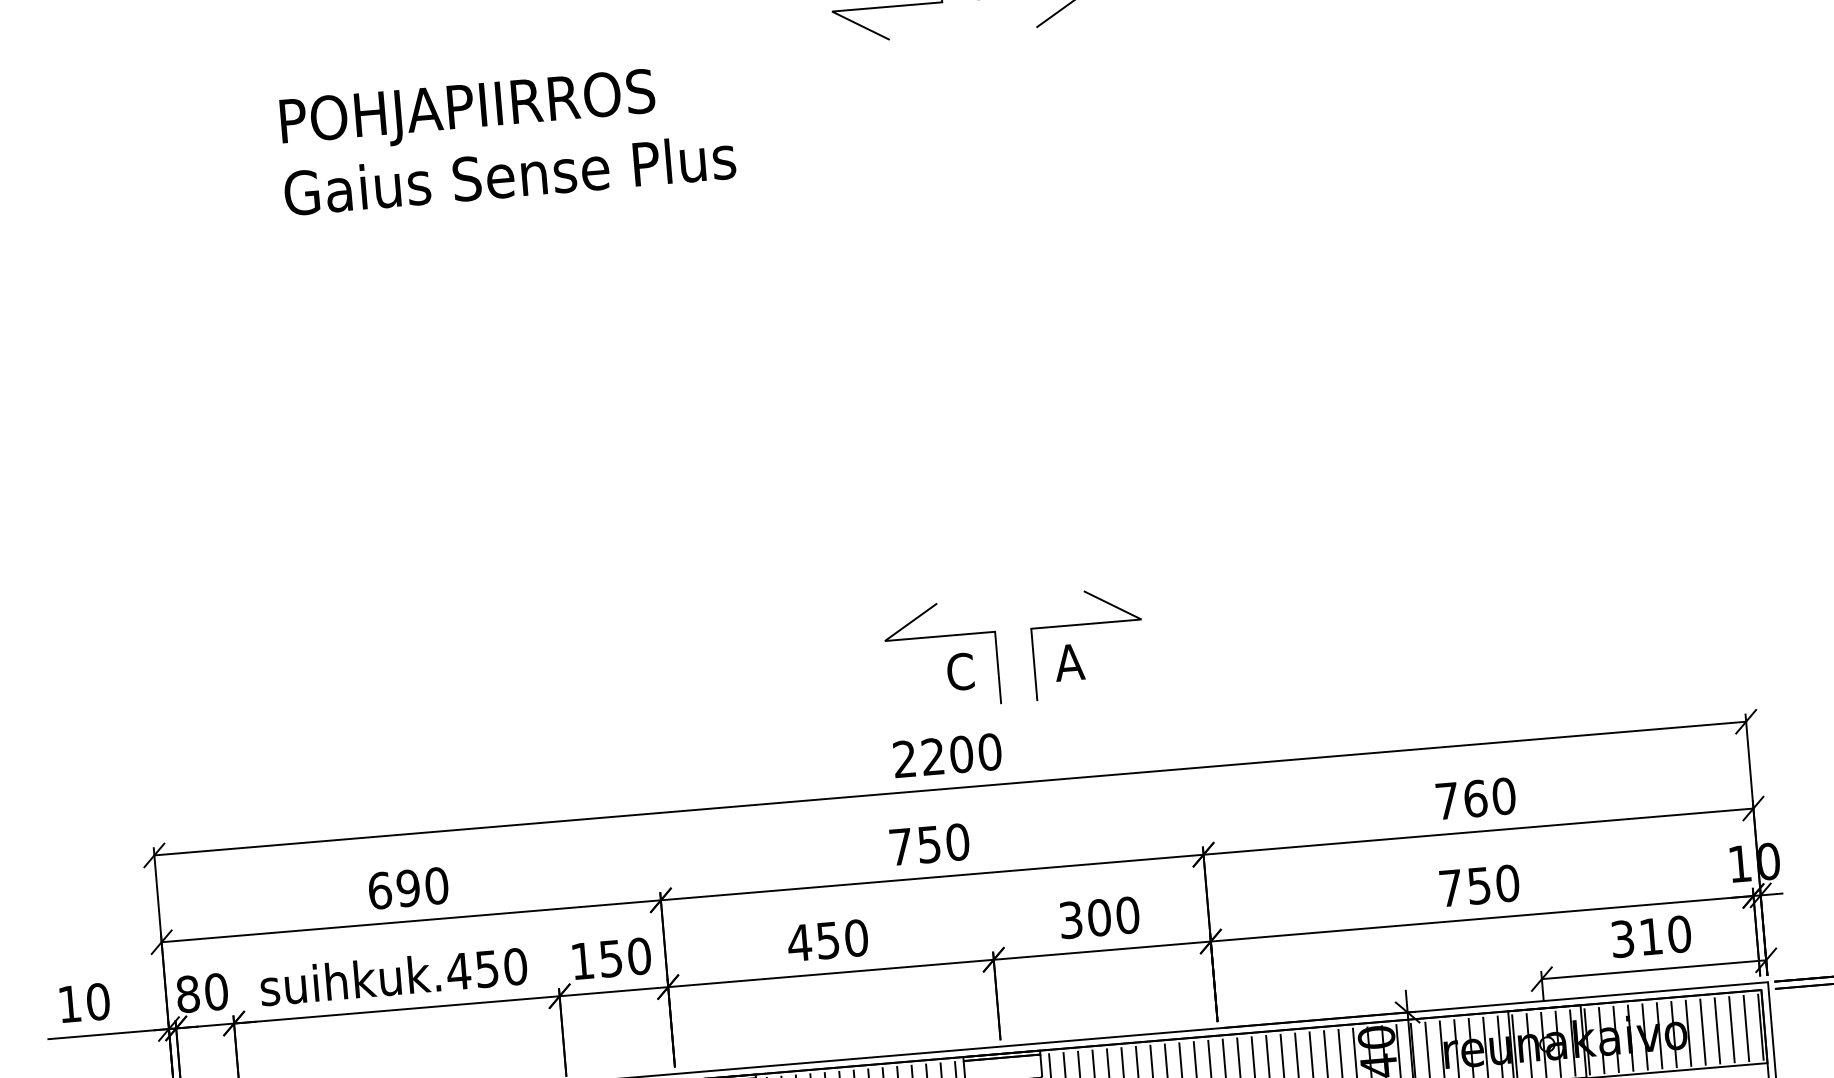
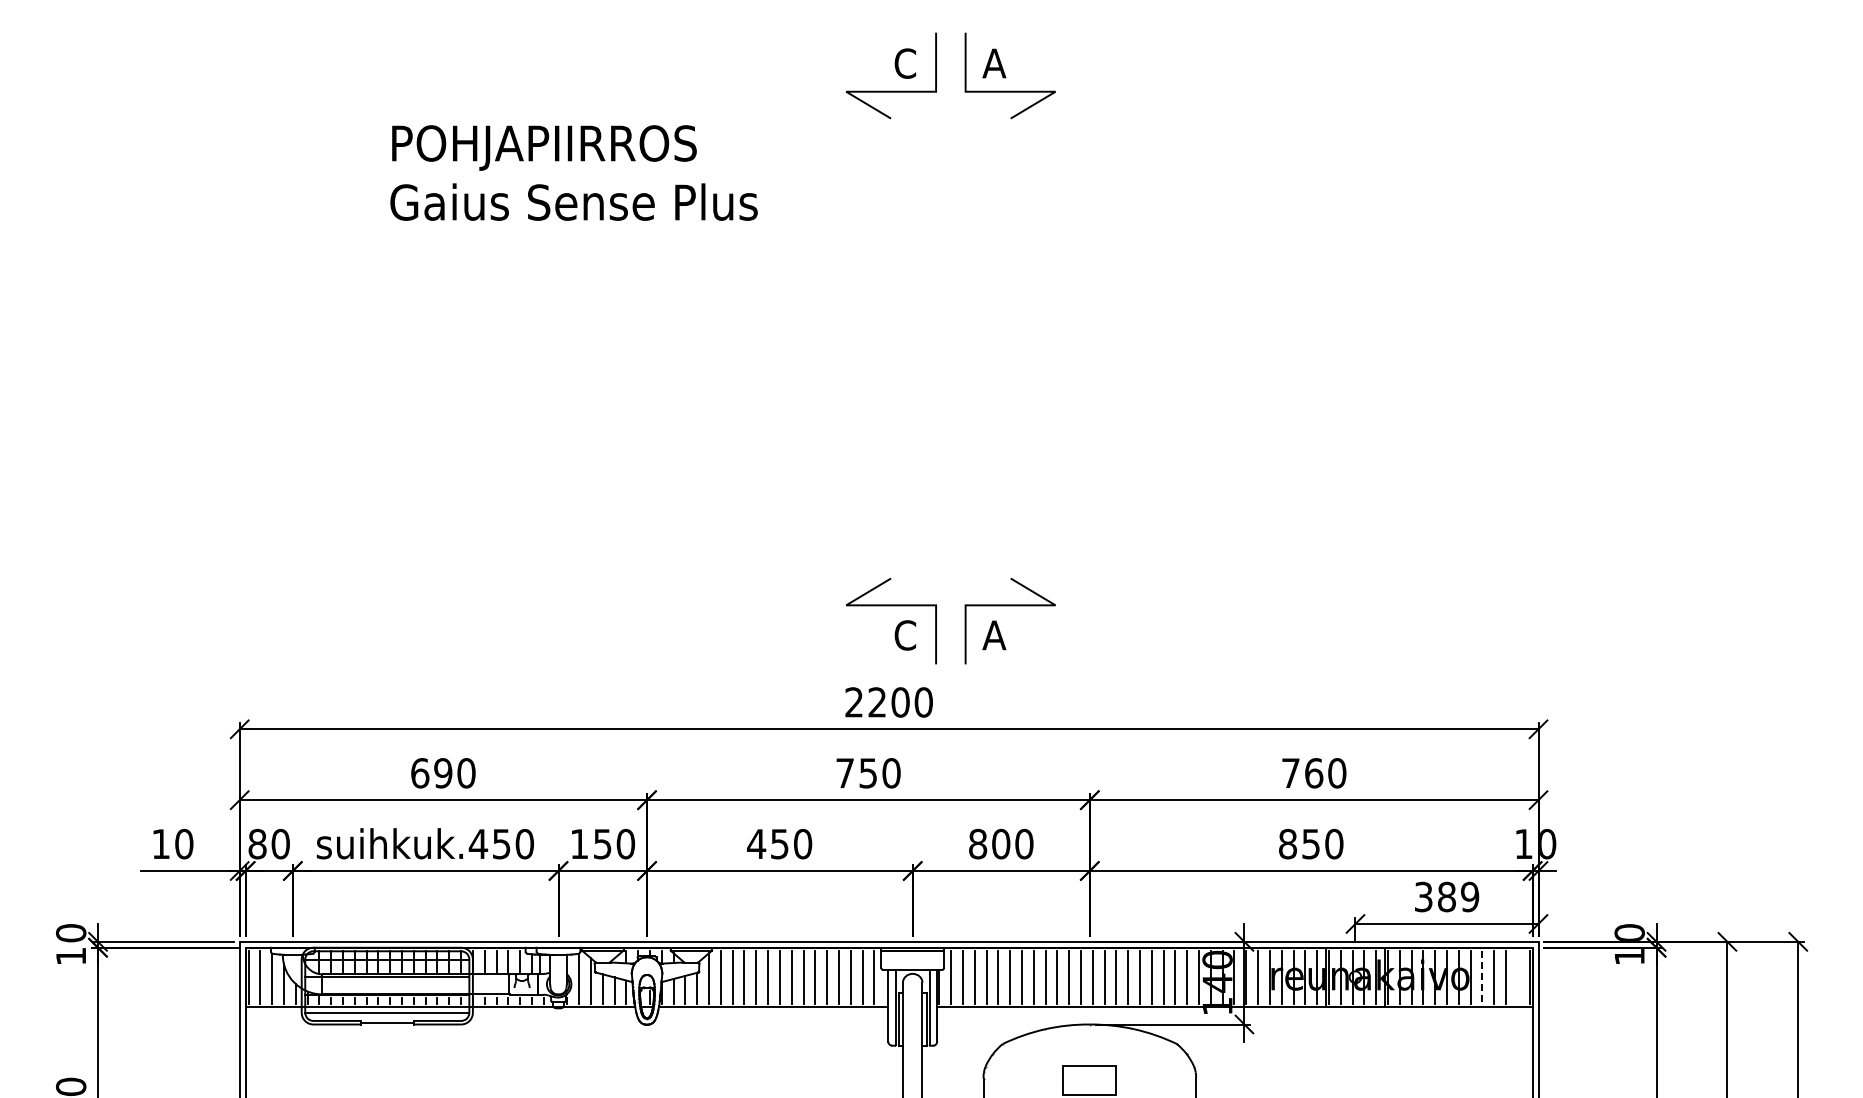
text: (1451, 887) -> (1288, 843), 750 -> 850
text: (1071, 920) -> (978, 844), 300 -> 800
text: (1665, 934) -> (1458, 896), 310 -> 389
line: (1745, 1028) -> (1517, 977), removed
line: (1703, 1031) -> (1482, 977), solid -> dashed

